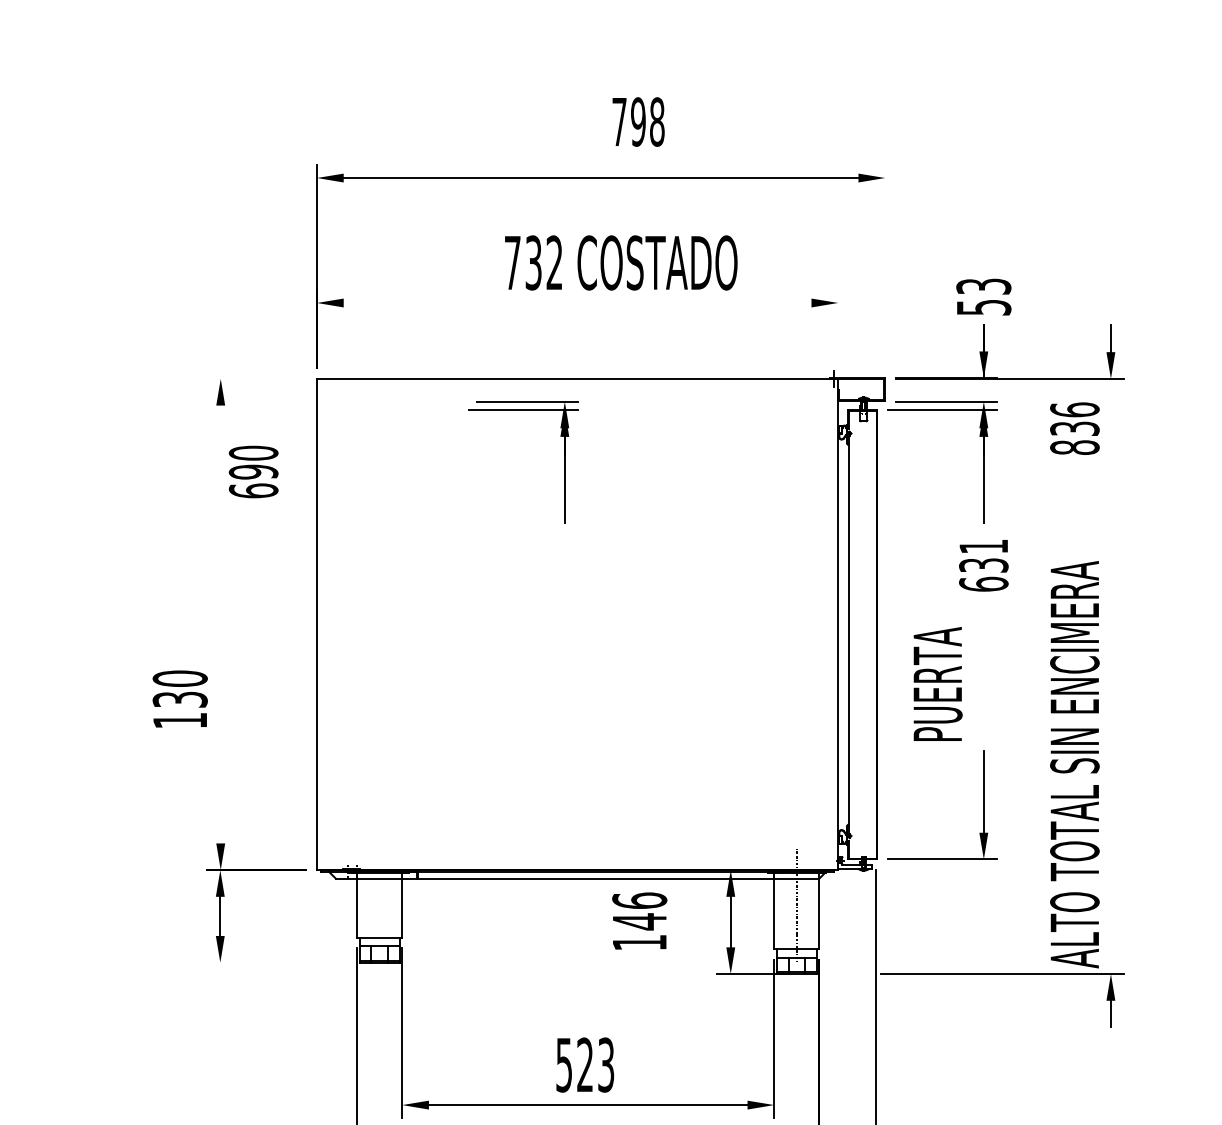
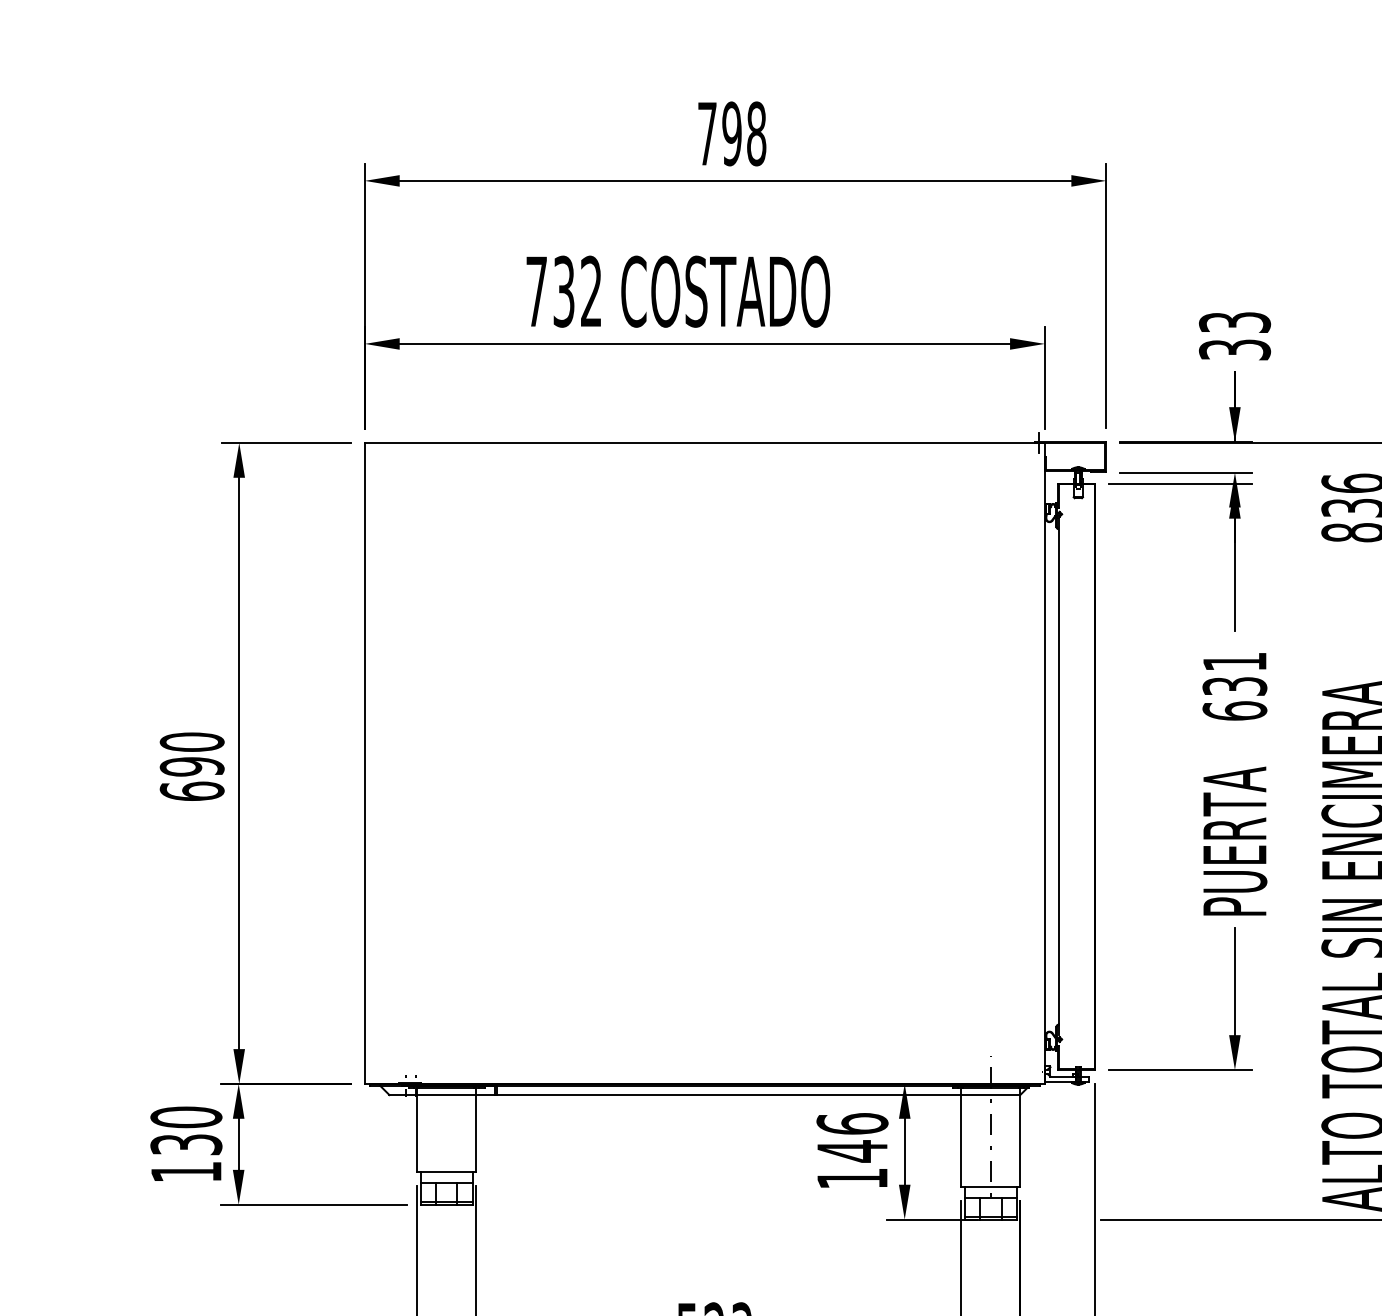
text: (638, 121) -> (732, 133), moved
text: (621, 262) -> (678, 291), moved
line: (885, 265) -> (1106, 295), added
line: (577, 302) -> (704, 343), added
text: (983, 307) -> (1234, 349), 53 -> 33
line: (838, 328) -> (1045, 377), added
line: (256, 378) -> (285, 442), added
part: (564, 462) -> (687, 552), removed
text: (253, 471) -> (191, 766), moved
line: (220, 624) -> (238, 763), added
text: (937, 683) -> (1234, 840), moved
text: (179, 698) -> (185, 1143), moved
text: (639, 920) -> (852, 1149), moved
line: (277, 962) -> (313, 1204), added

